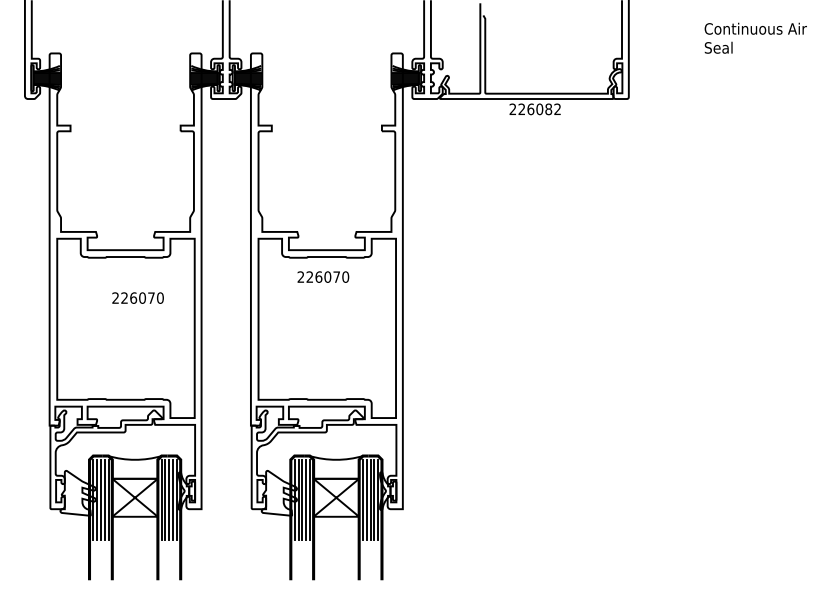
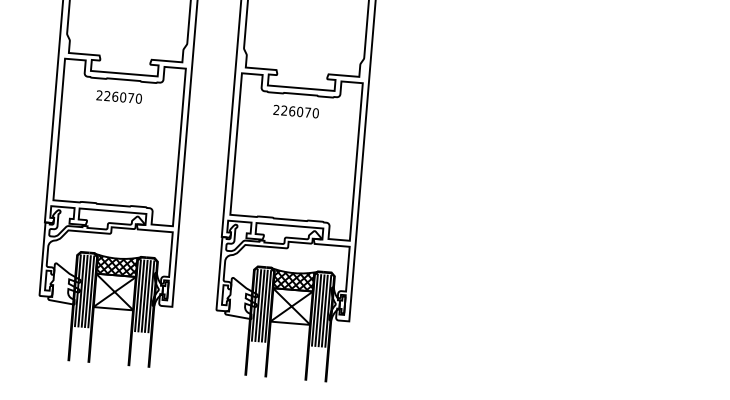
text: (137, 297) -> (118, 96), moved
hatch: (134, 467) -> (116, 265), added
hatch: (335, 467) -> (293, 279), added

